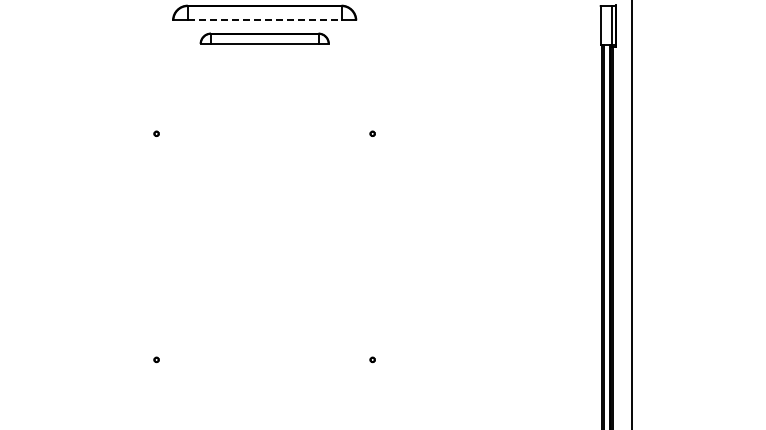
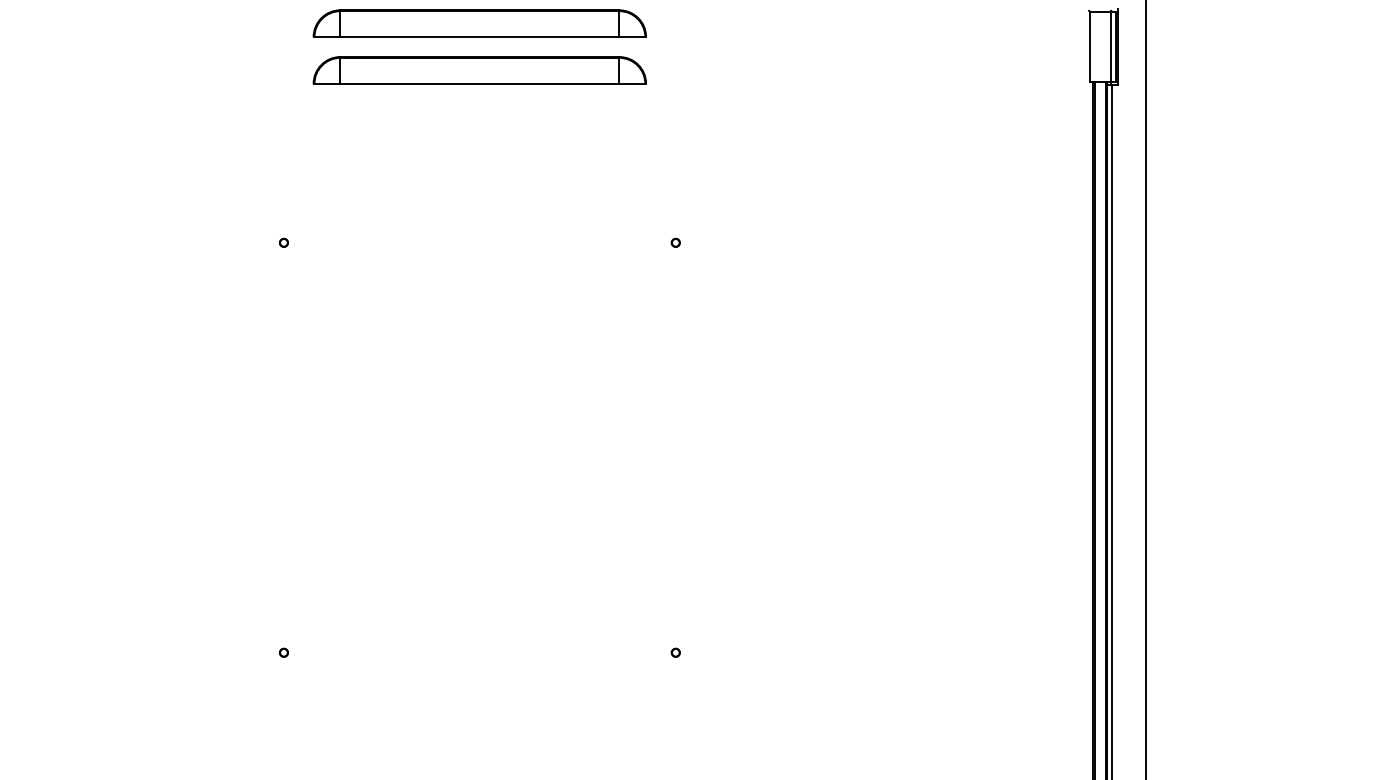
line: (264, 20) -> (479, 37), dashed -> solid
part: (264, 38) -> (479, 69), size x1.43

